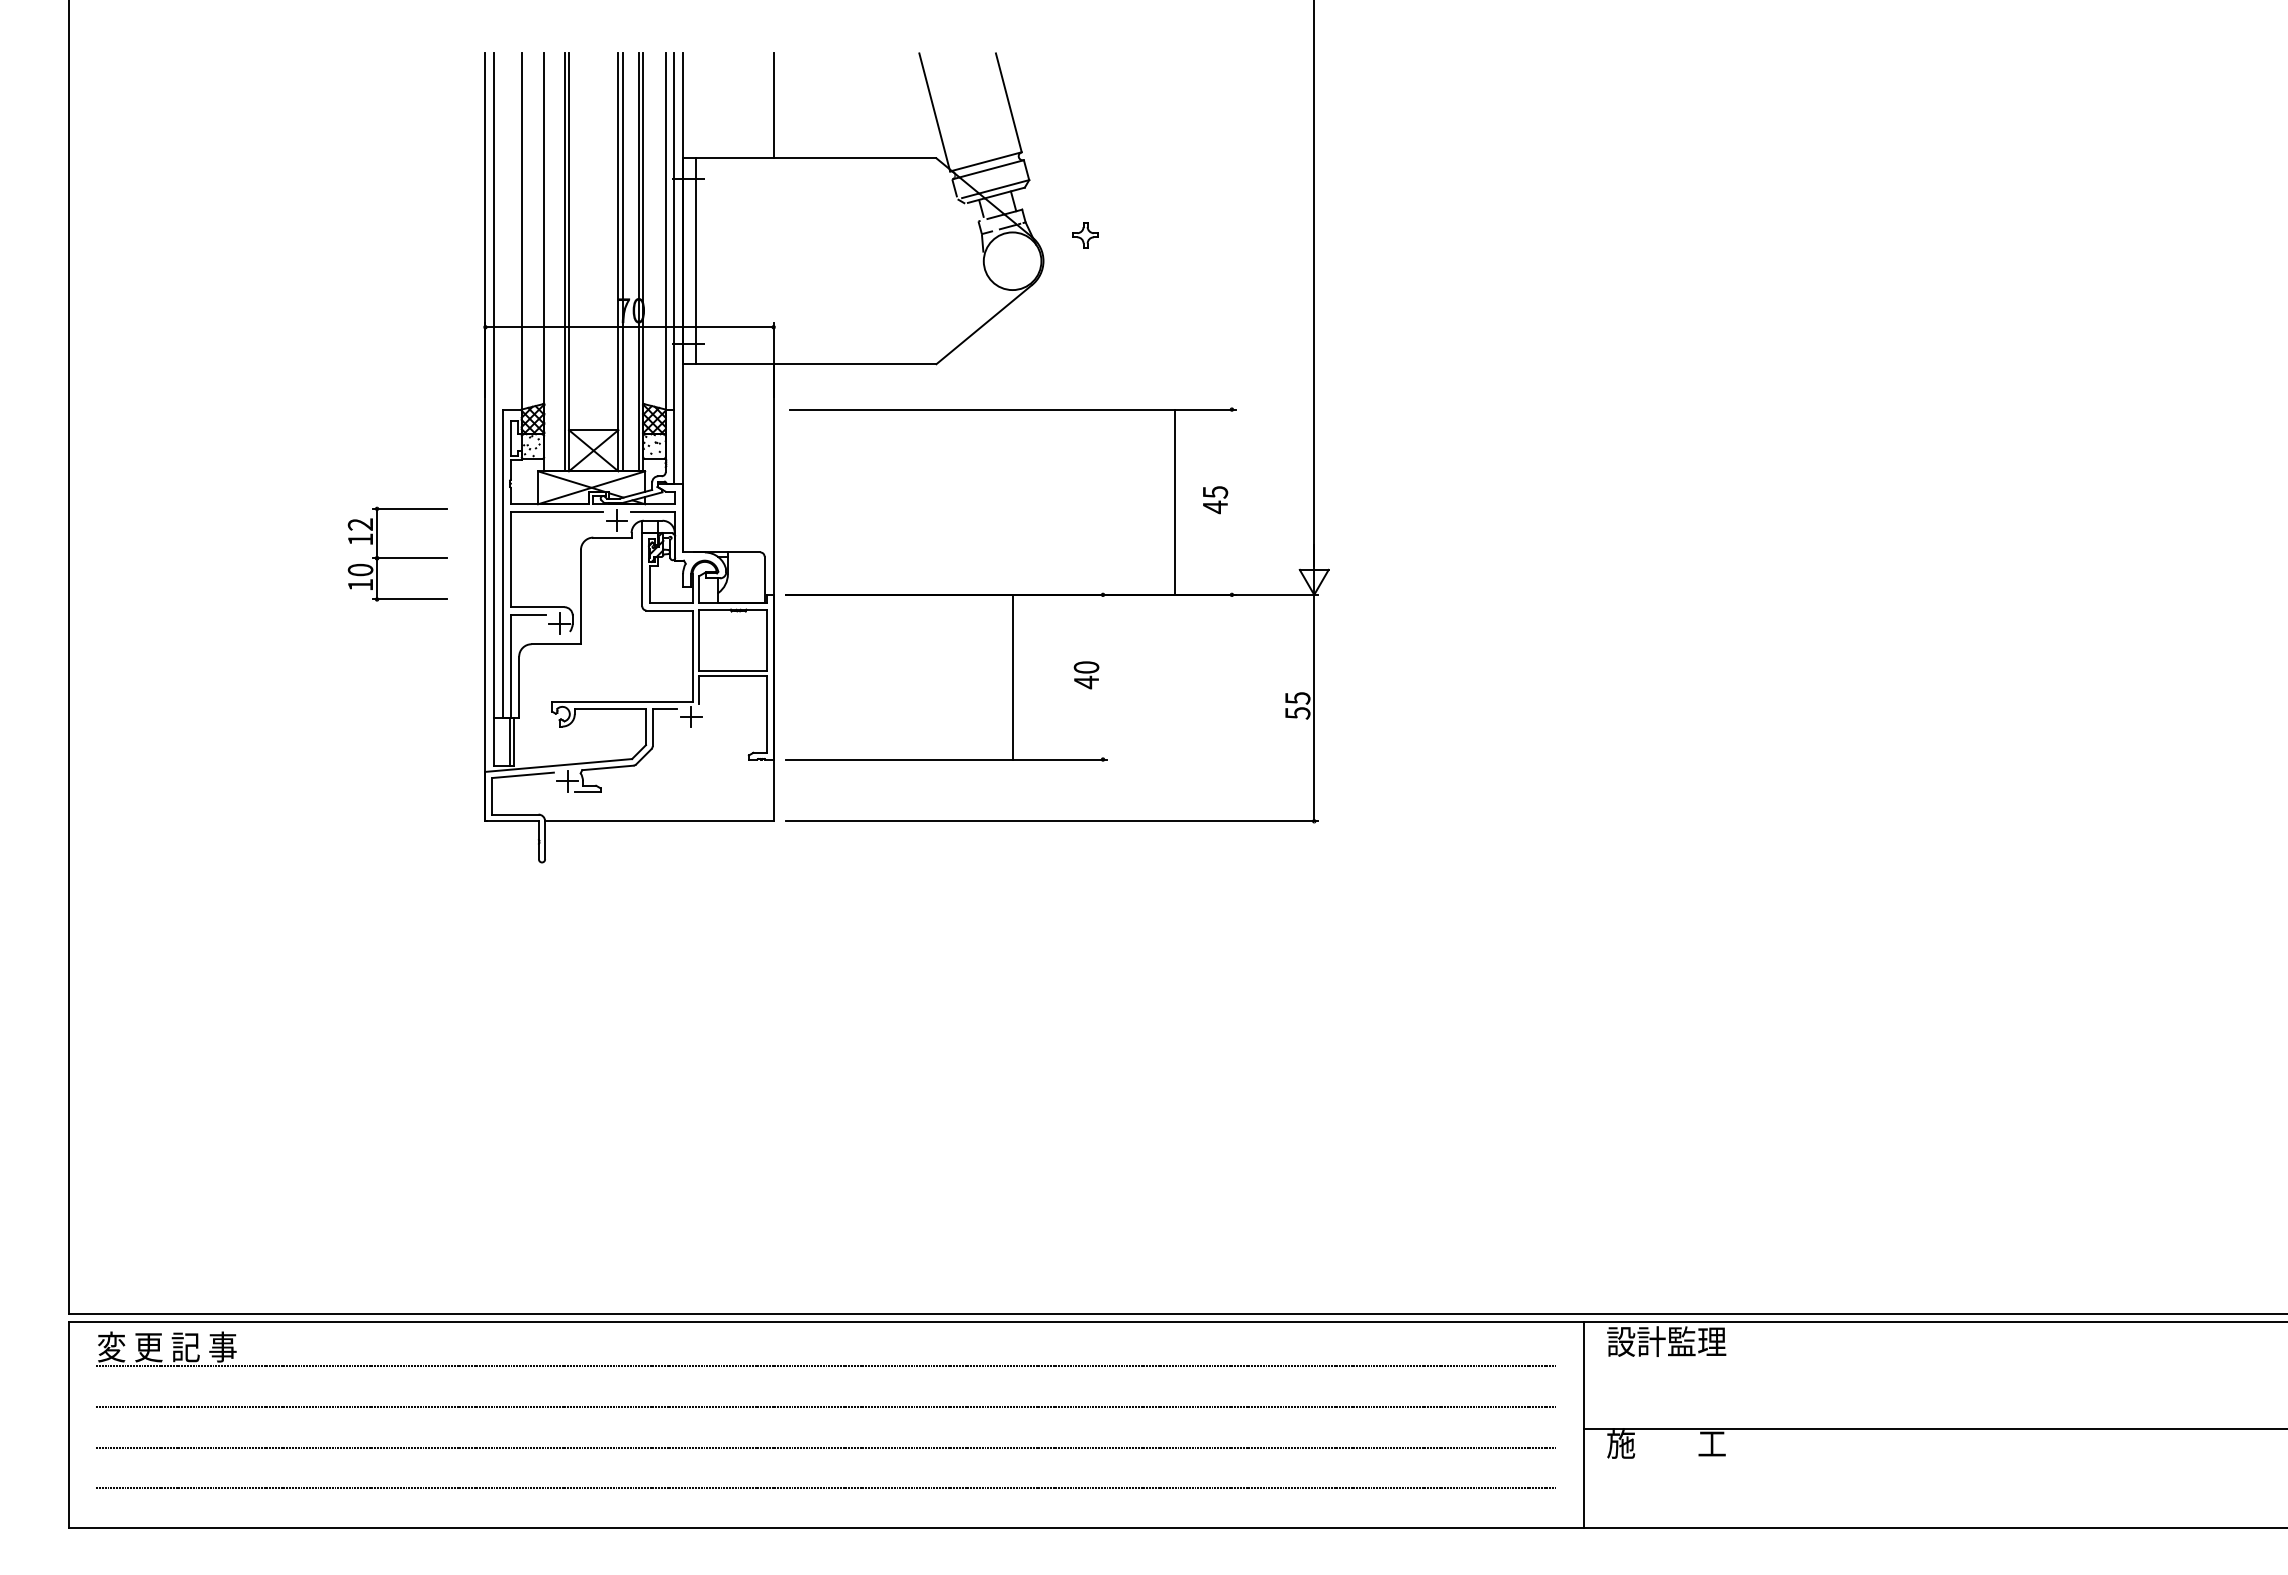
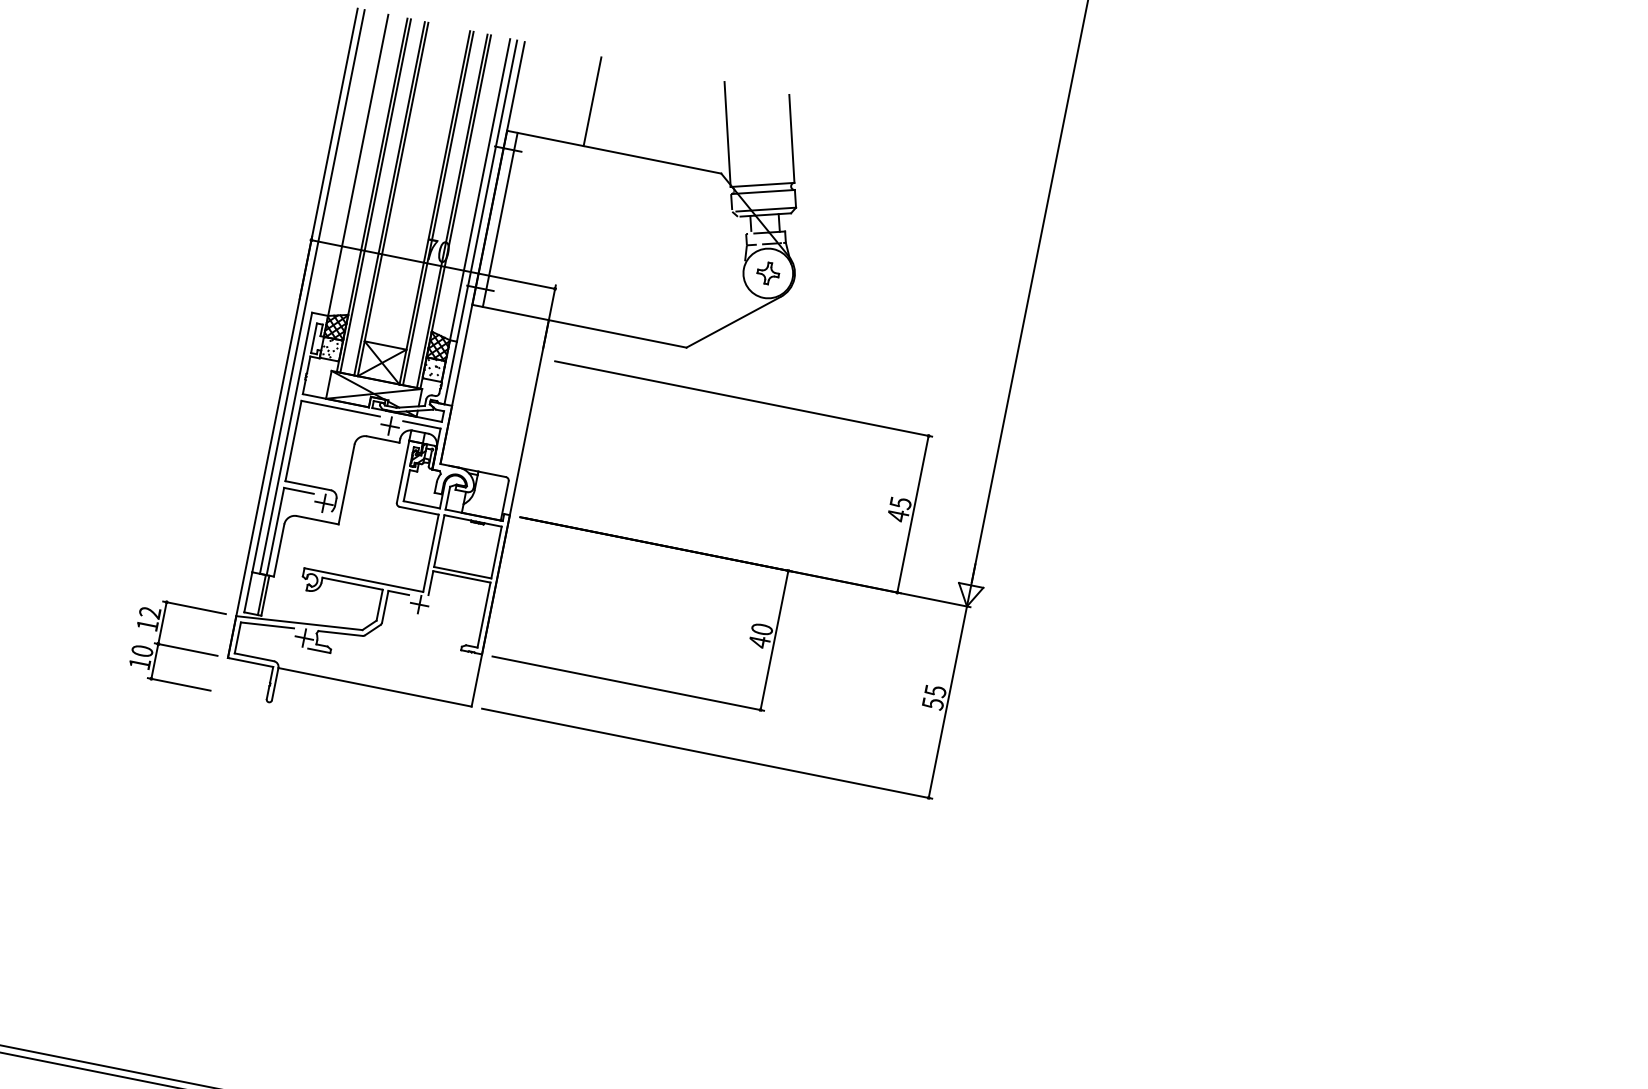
part: (1085, 235) -> (768, 273), moved
line: (548, 262) -> (375, 196), added
line: (1174, 501) -> (912, 513), moved
part: (397, 553) -> (176, 643), moved
line: (1013, 676) -> (774, 639), moved

